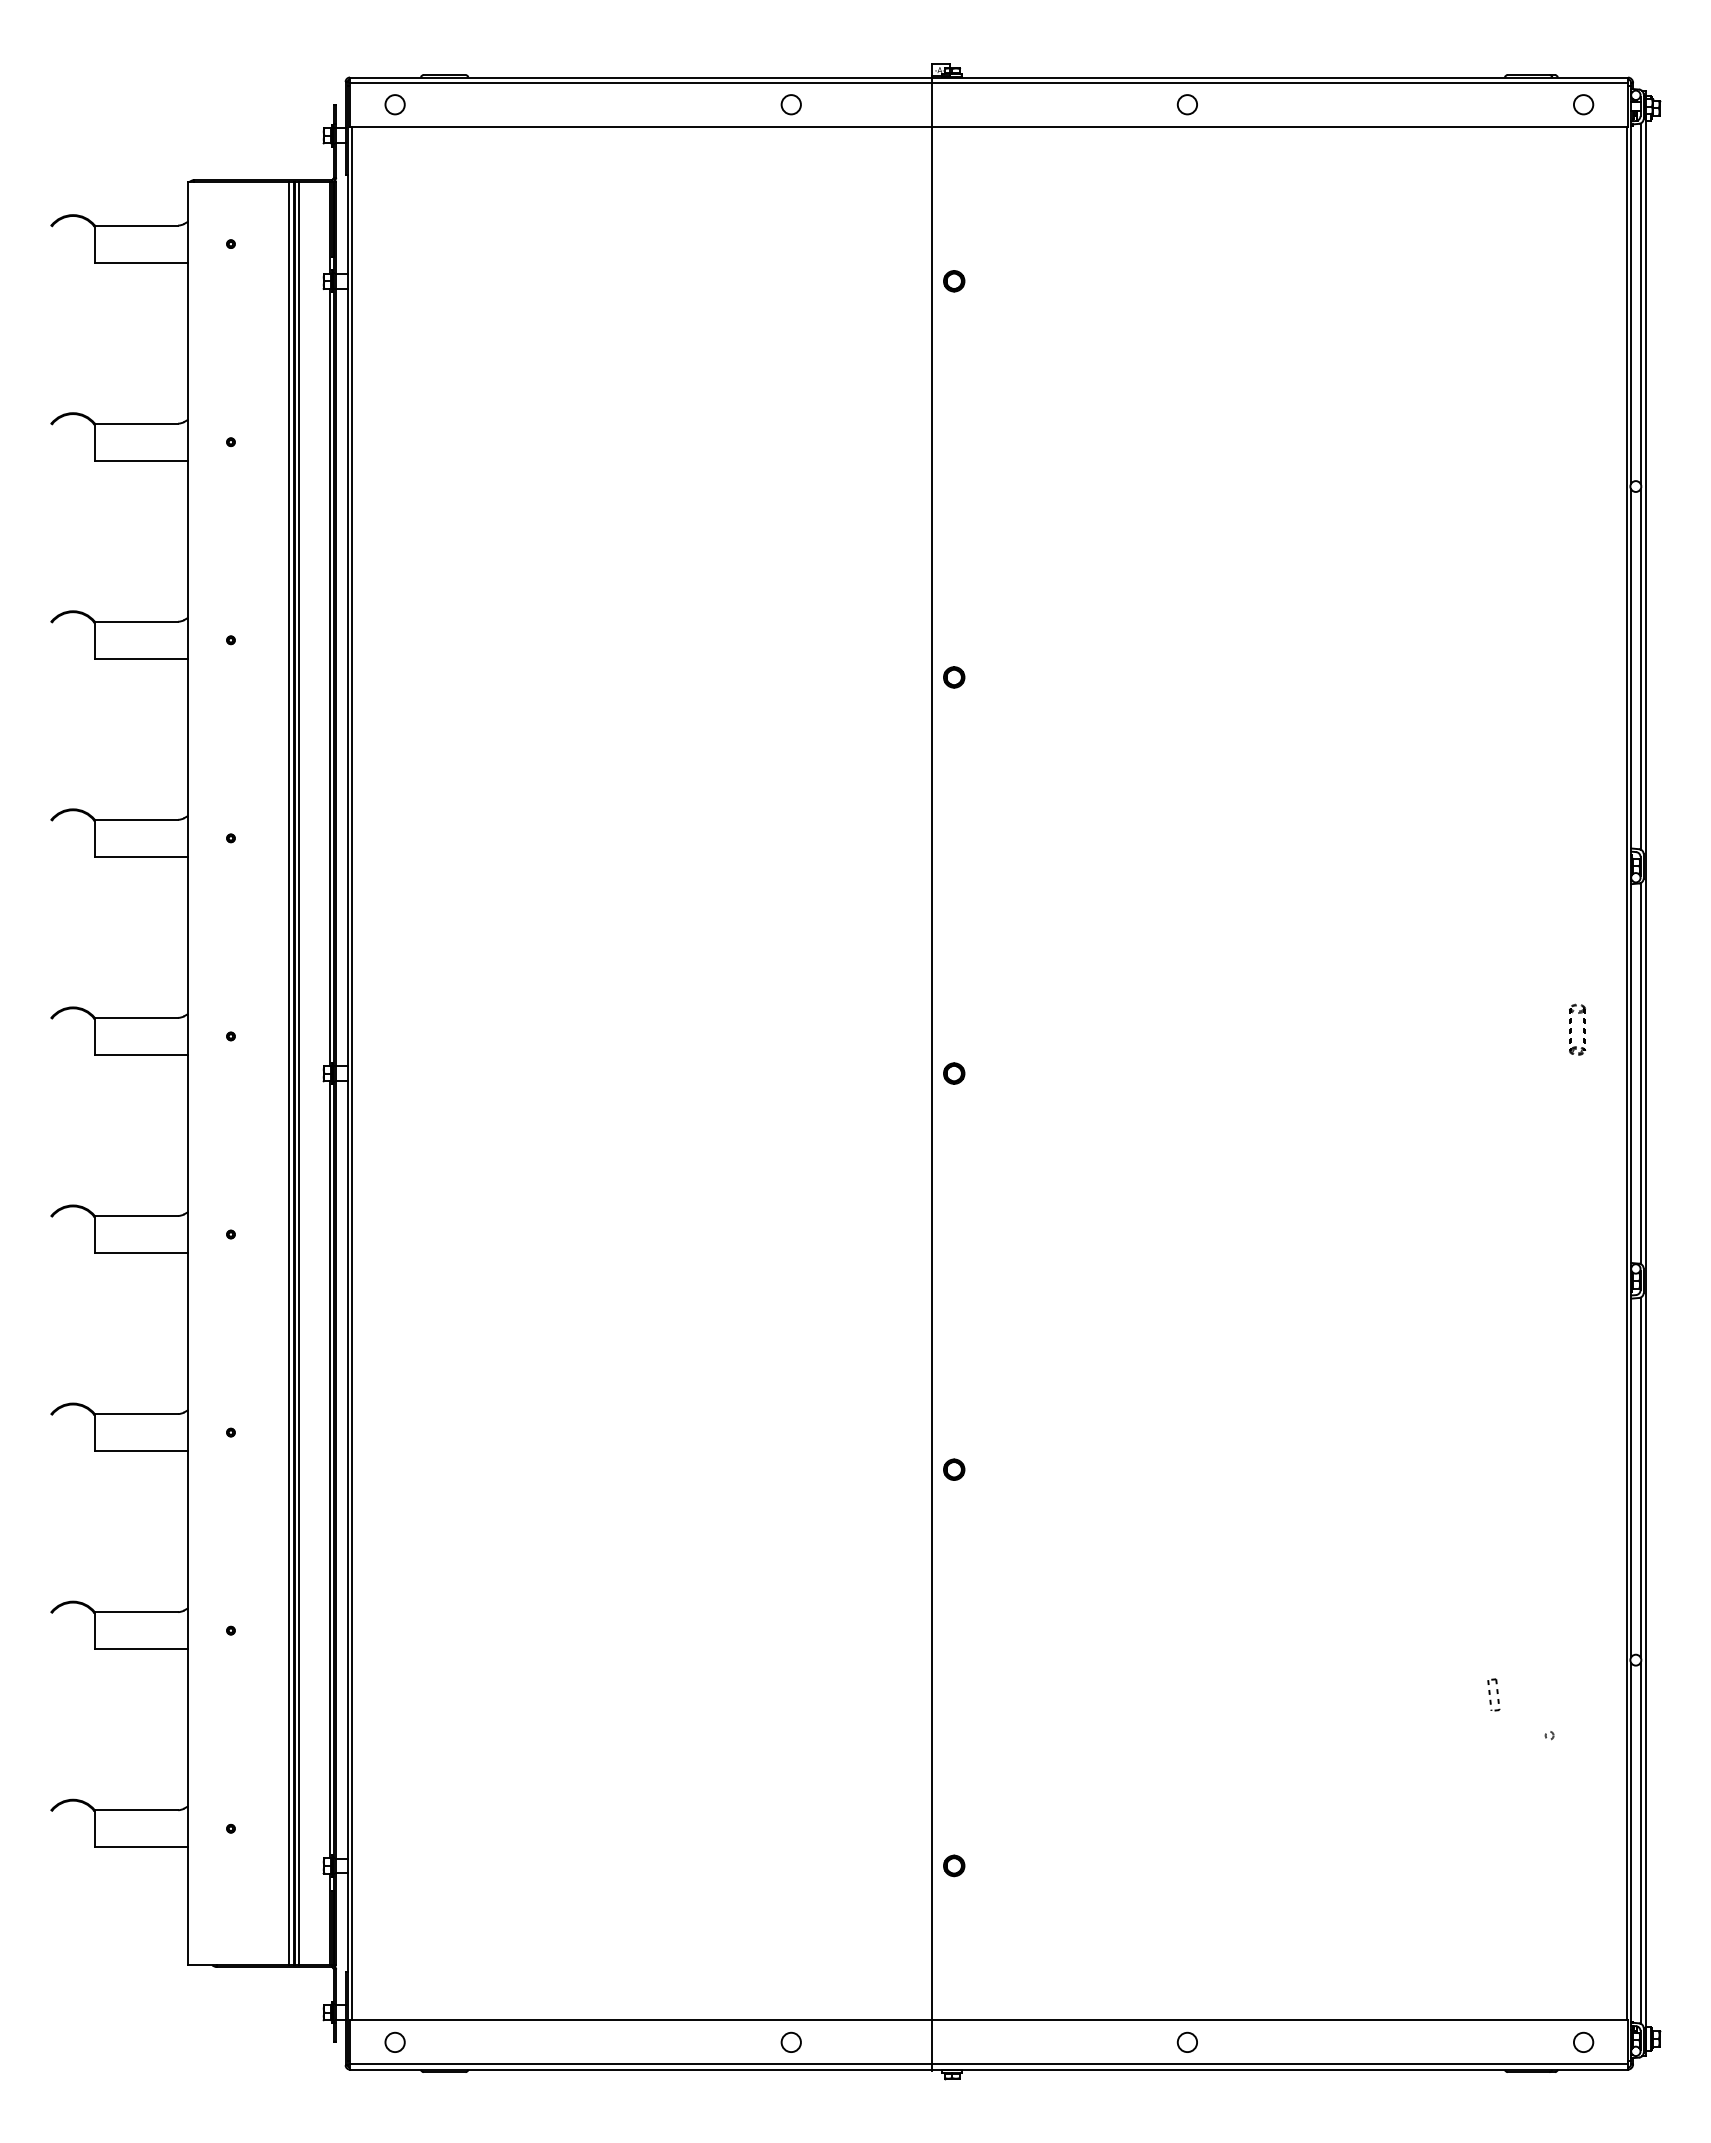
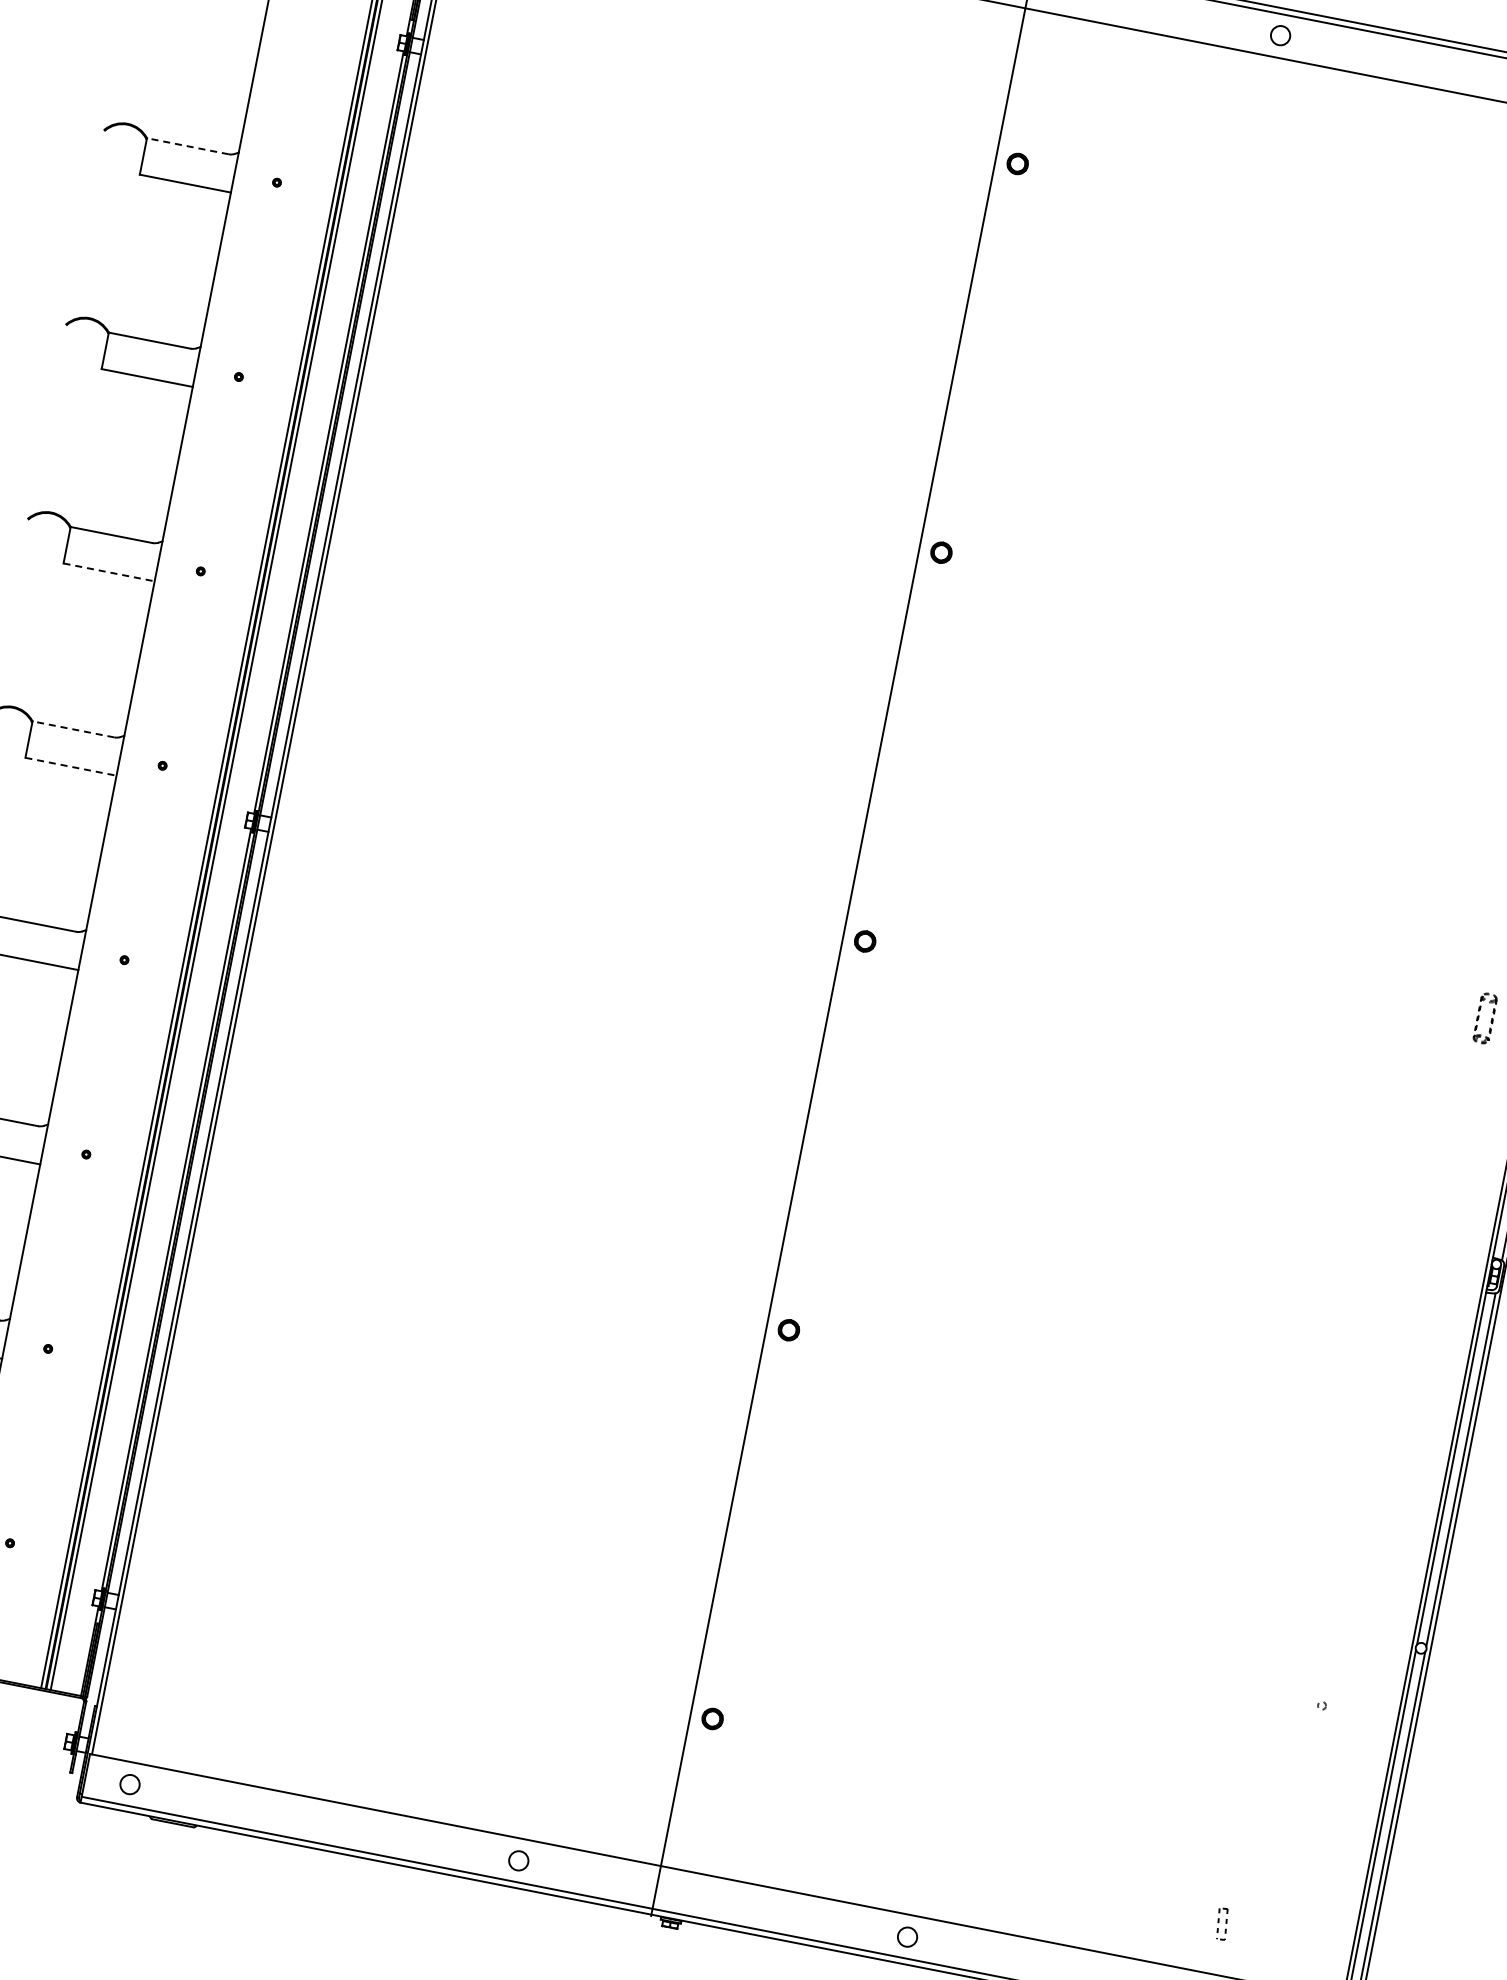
line: (136, 423) -> (187, 146), solid -> dashed
line: (141, 856) -> (109, 572), solid -> dashed
line: (136, 1017) -> (73, 729), solid -> dashed
line: (141, 1055) -> (71, 767), solid -> dashed
part: (1493, 1694) -> (1222, 1923), moved

